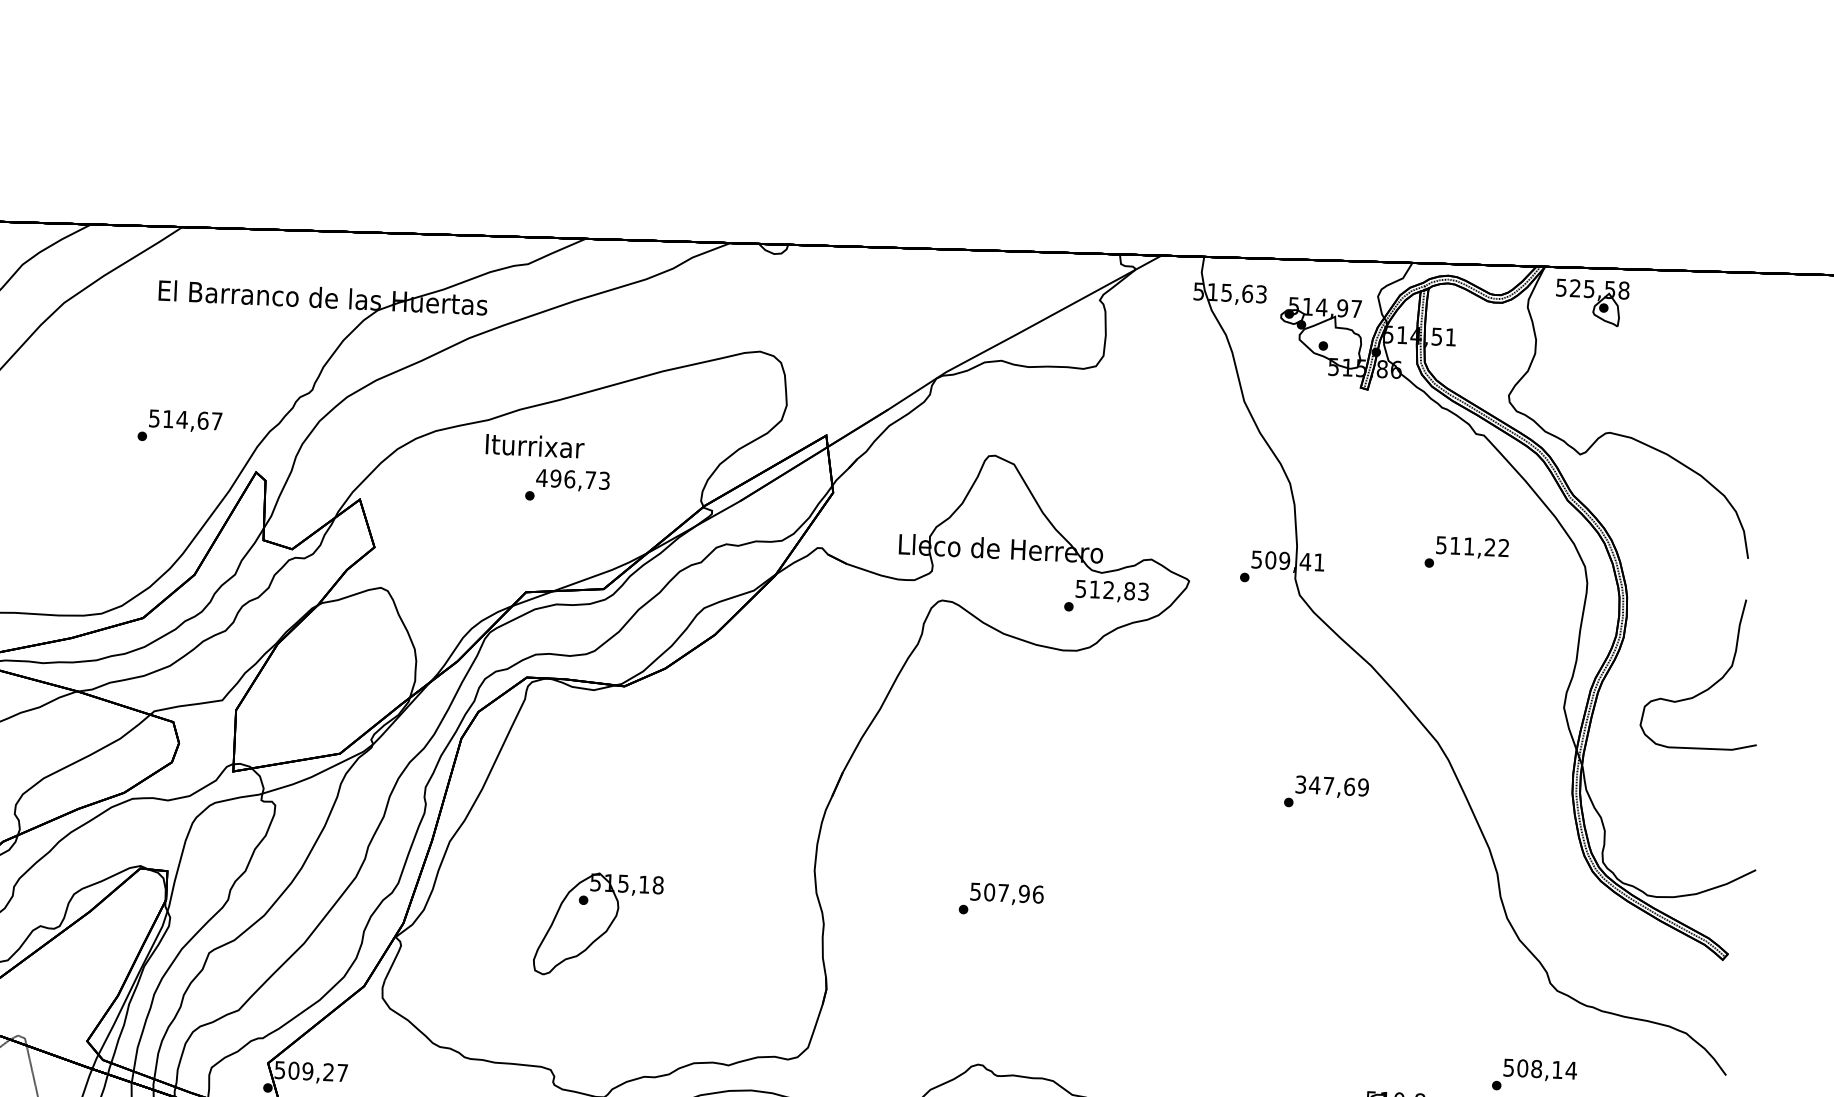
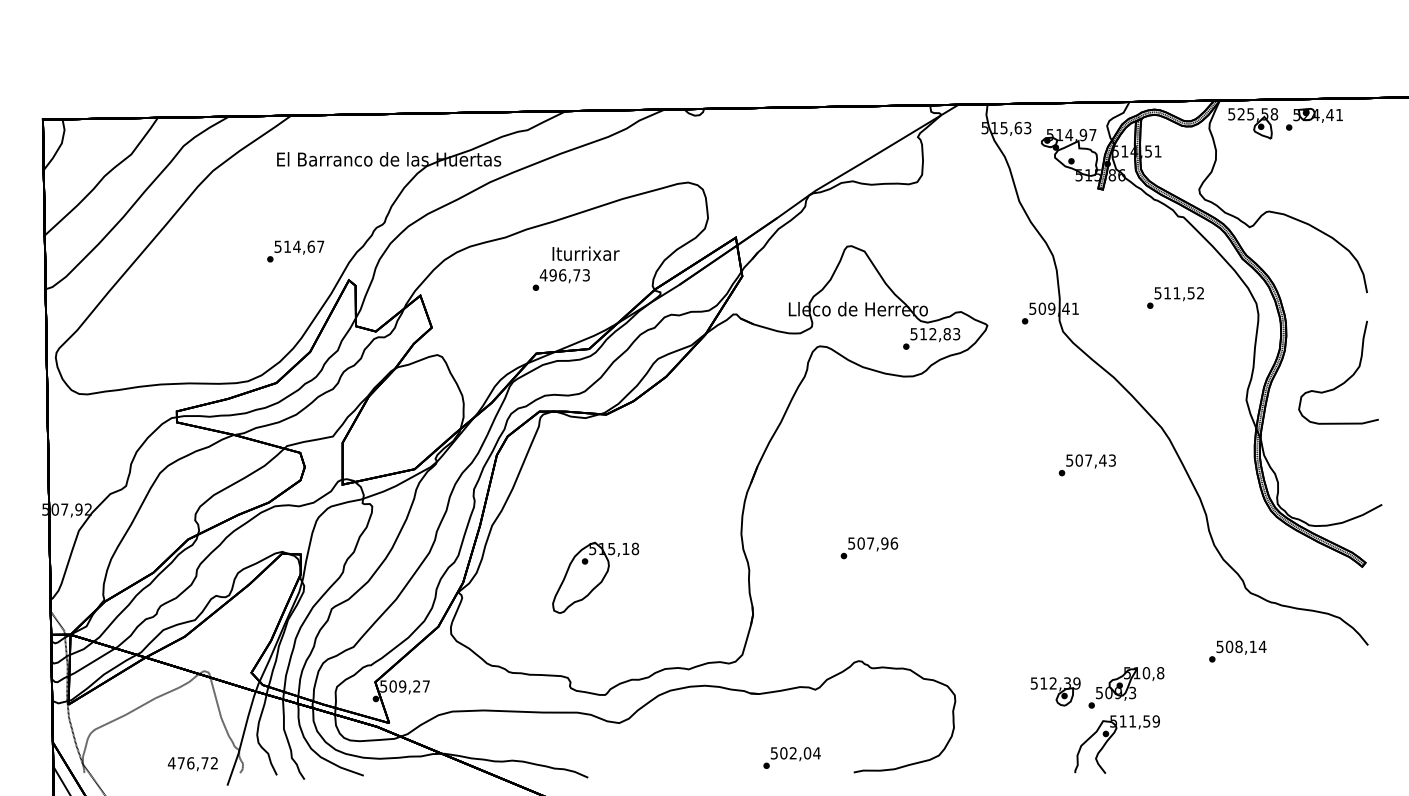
part: (1682, 300) -> (1314, 119), added
text: (534, 445) -> (585, 253), moved
text: (1489, 547) -> (1190, 293), 511,22 -> 511,52
text: (1332, 785) -> (1091, 460), 347,69 -> 507,43

